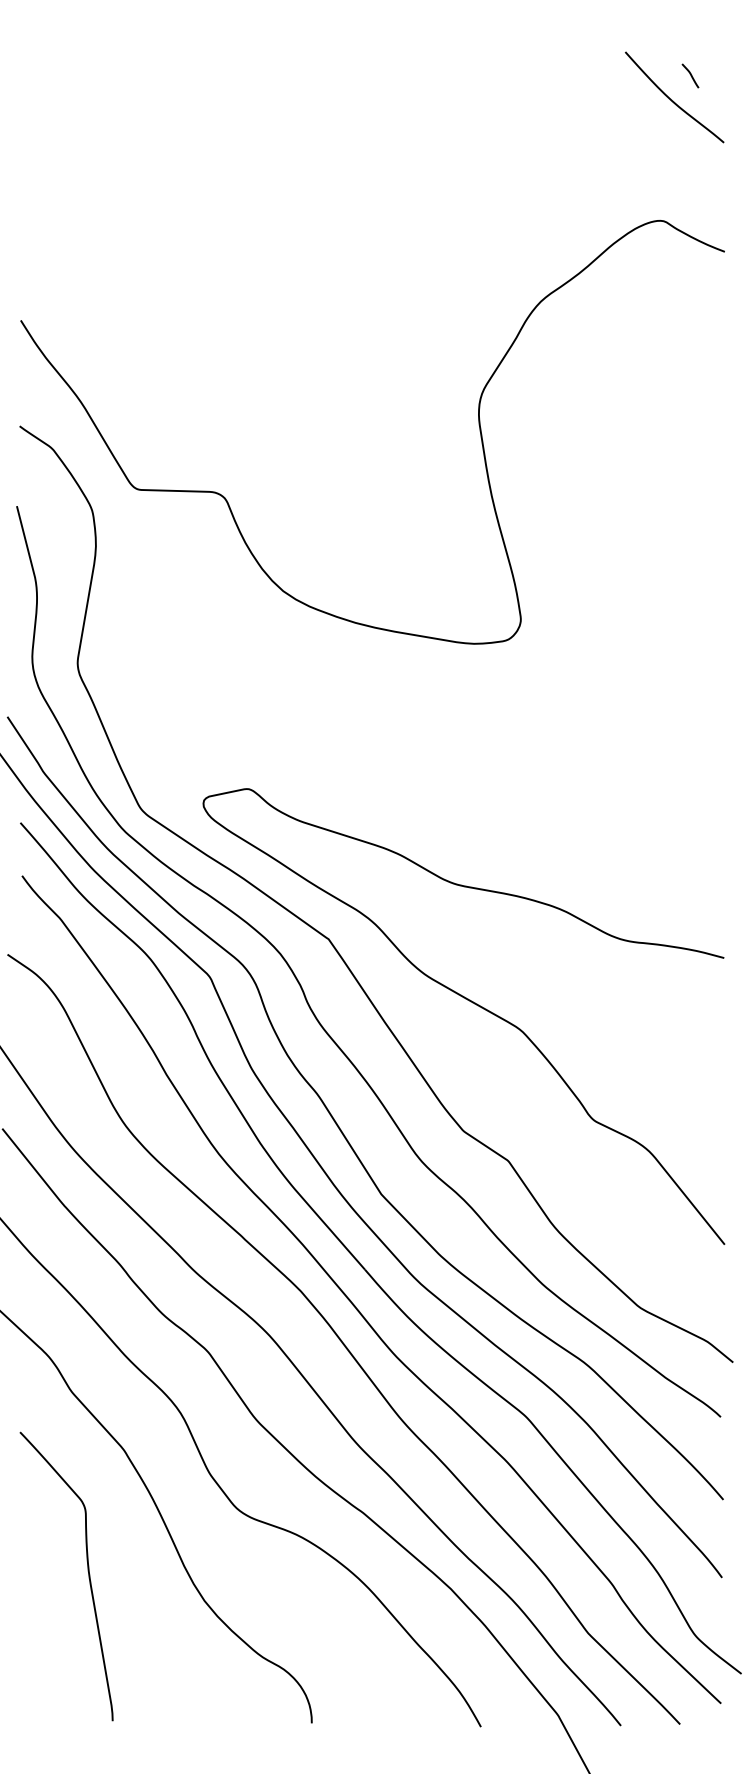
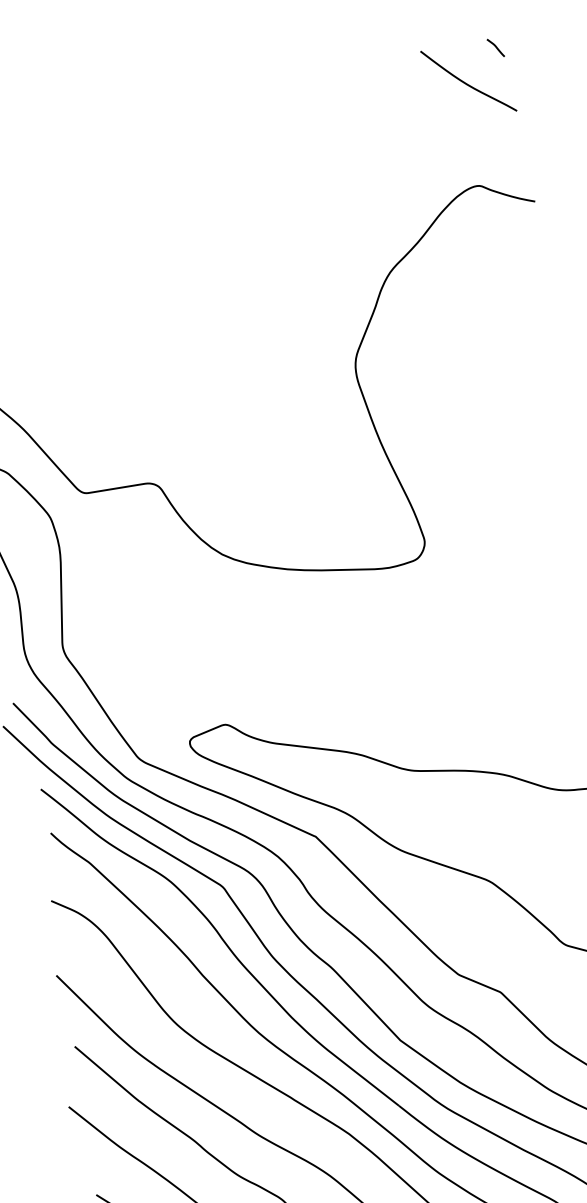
curve: (690, 75) -> (495, 47), moved

